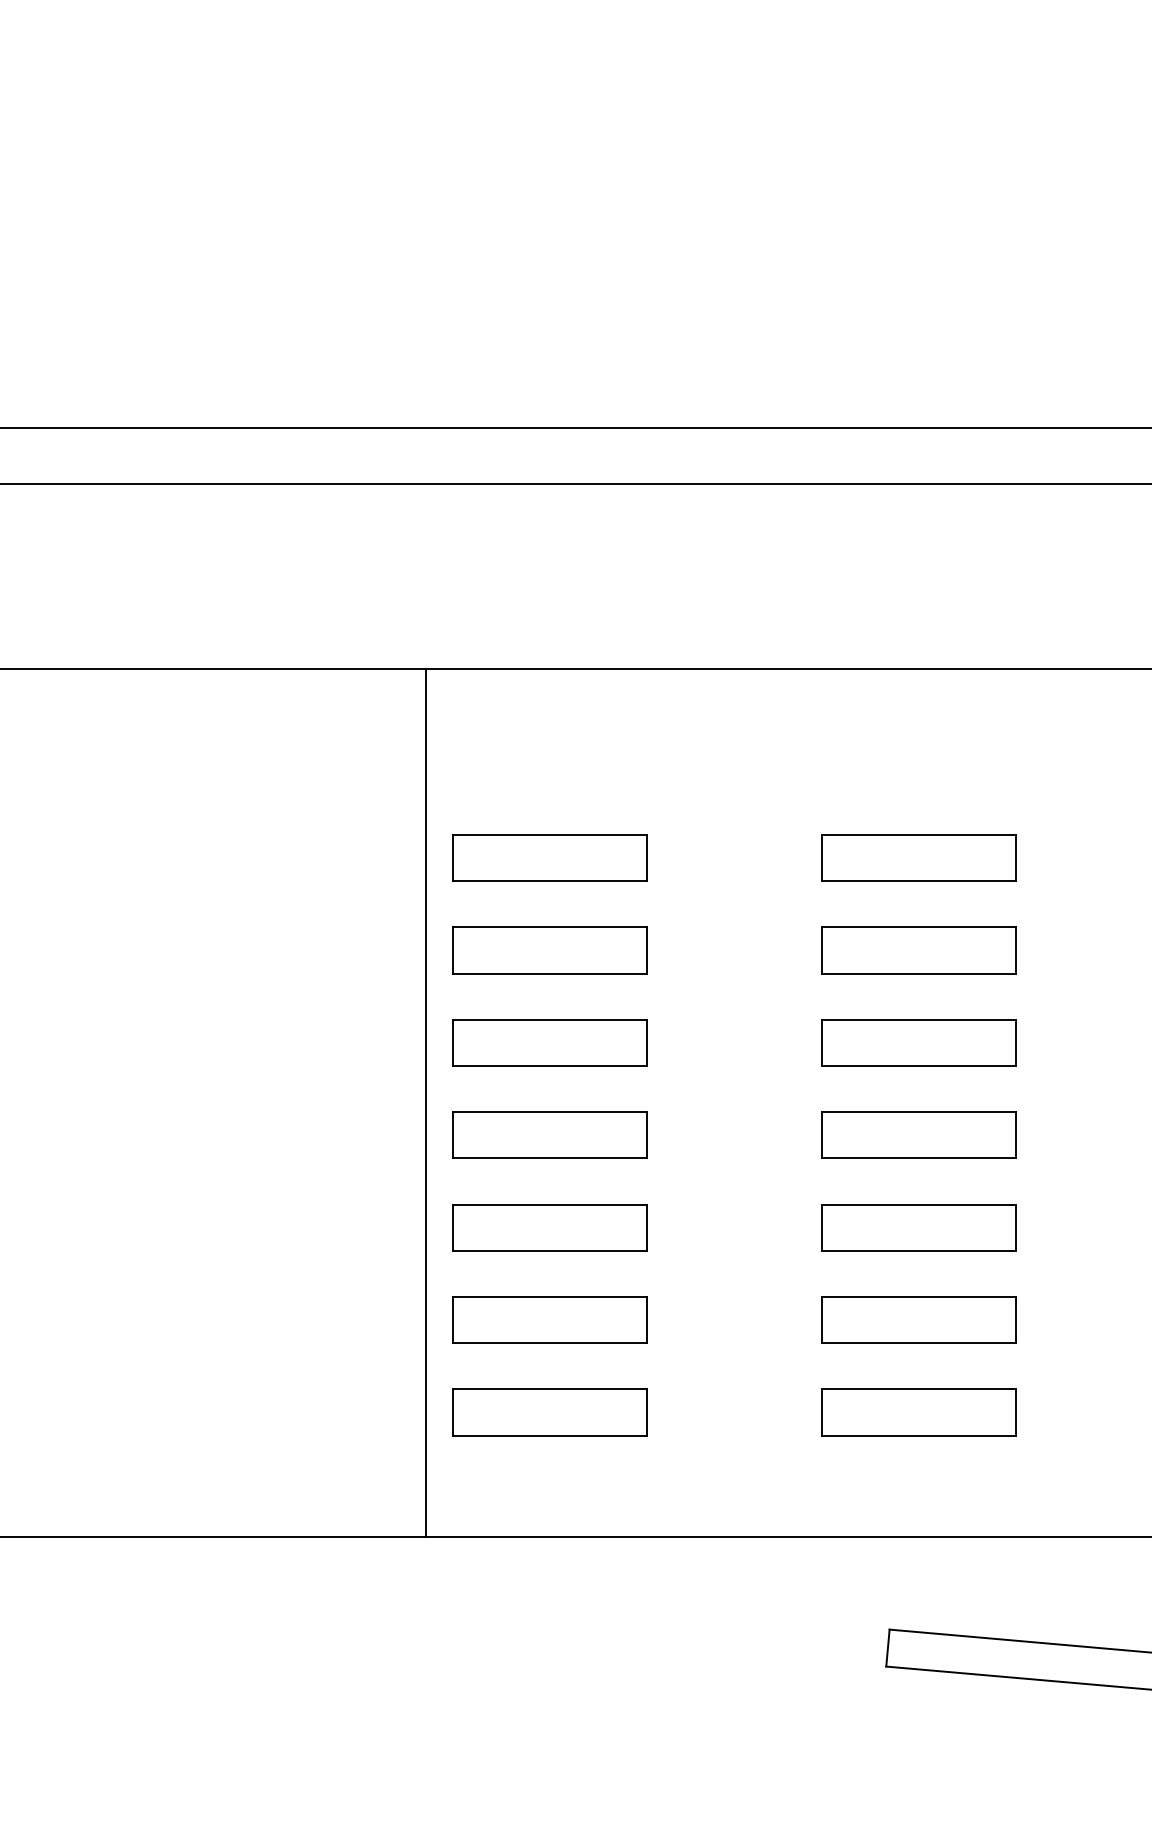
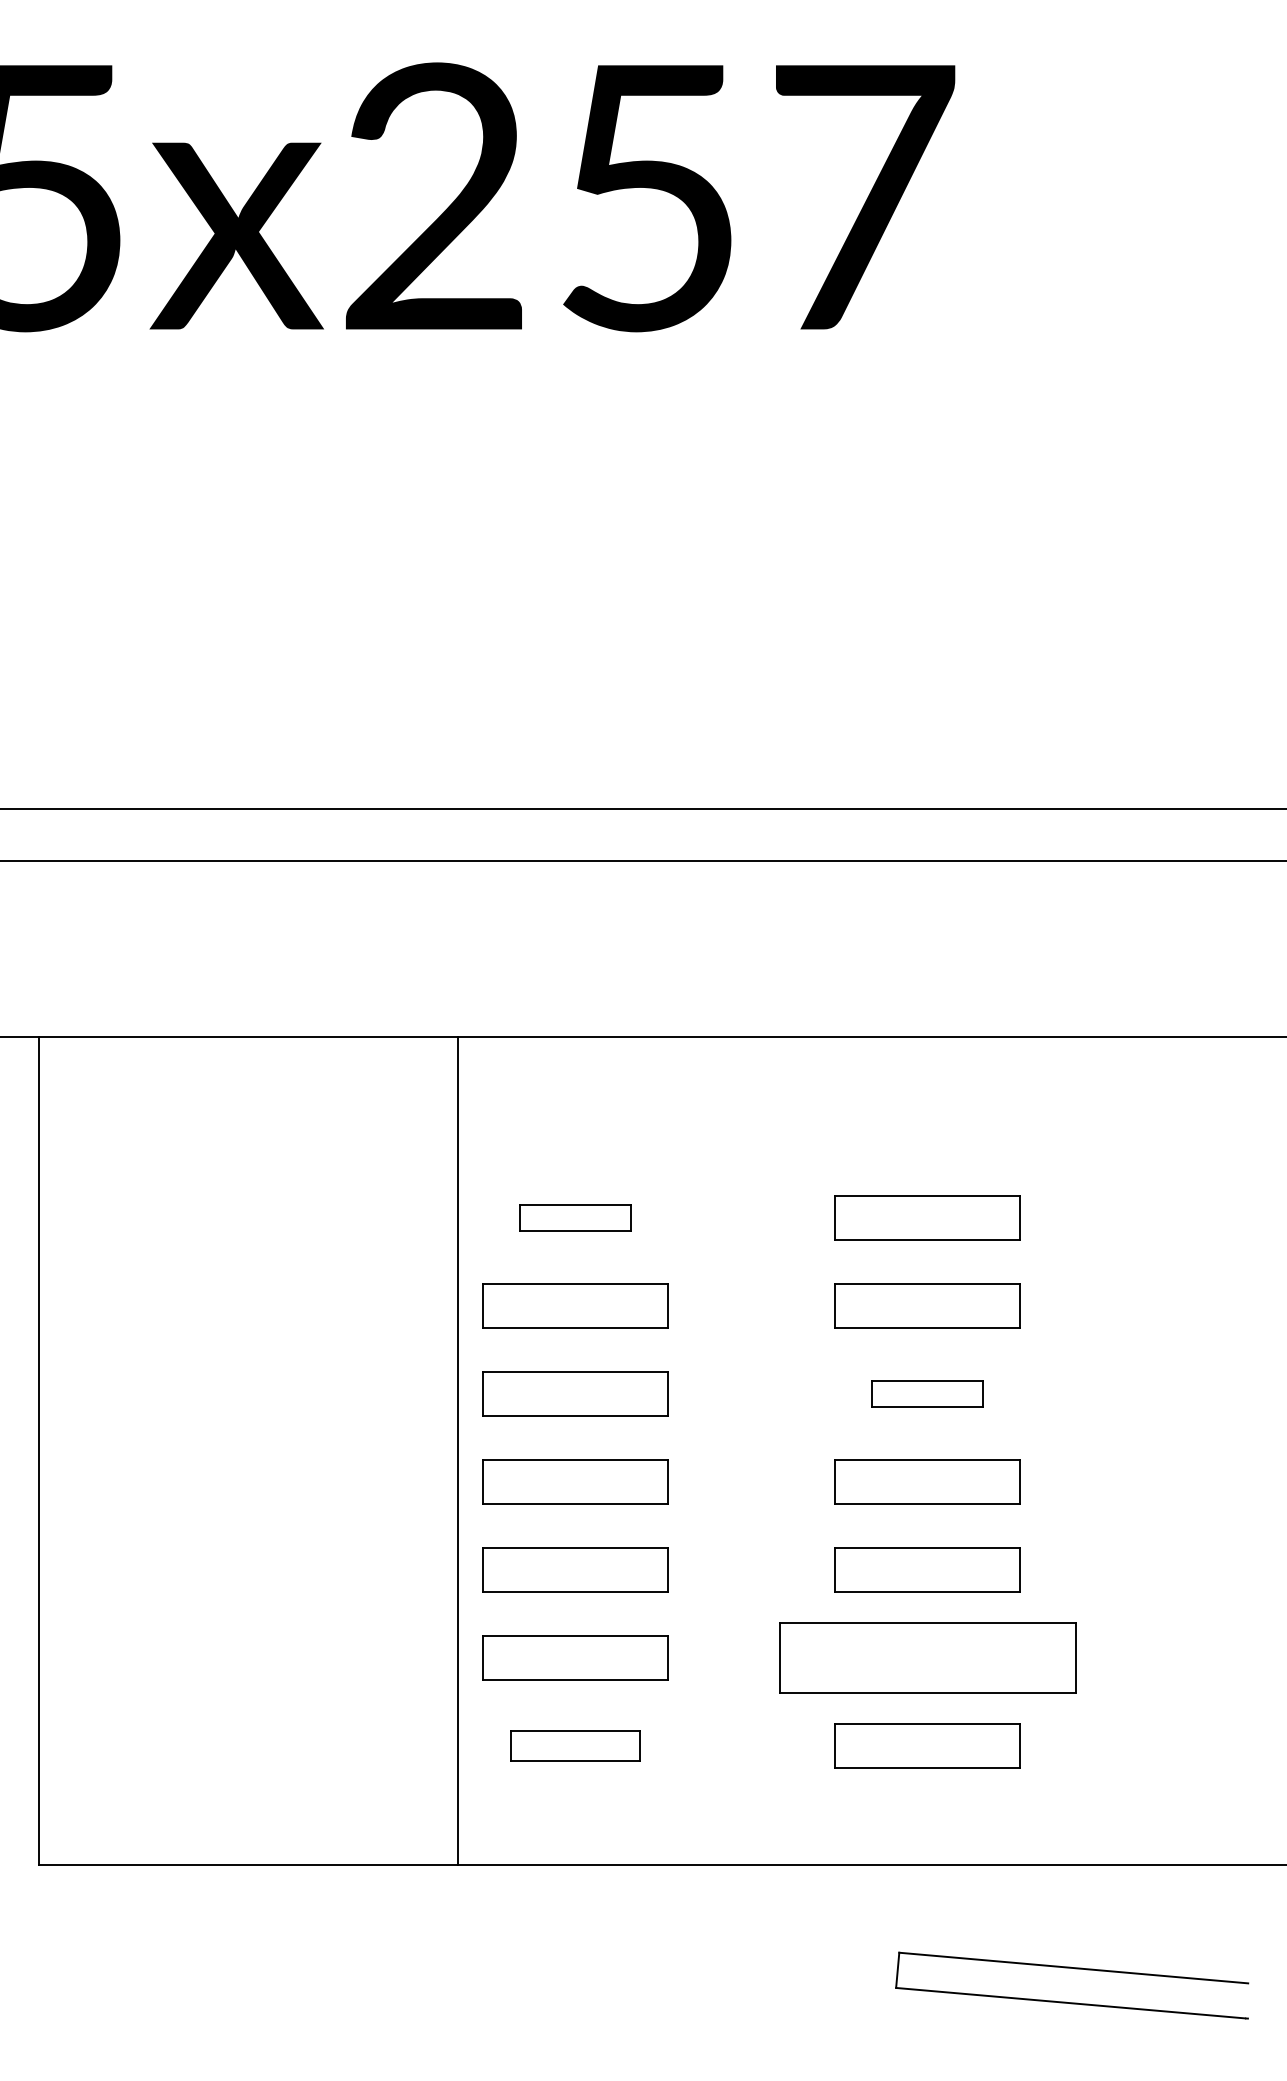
part: (549, 857) -> (575, 1217), size x0.6
part: (919, 1042) -> (927, 1393), size x0.6
part: (919, 1319) -> (927, 1657), size x1.6
part: (549, 1412) -> (575, 1745), size x0.7

